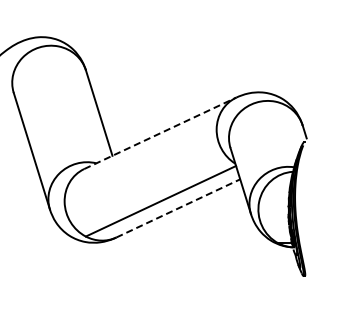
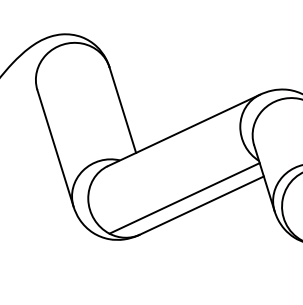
line: (160, 133) -> (184, 130), dashed -> solid
line: (178, 208) -> (202, 205), dashed -> solid

